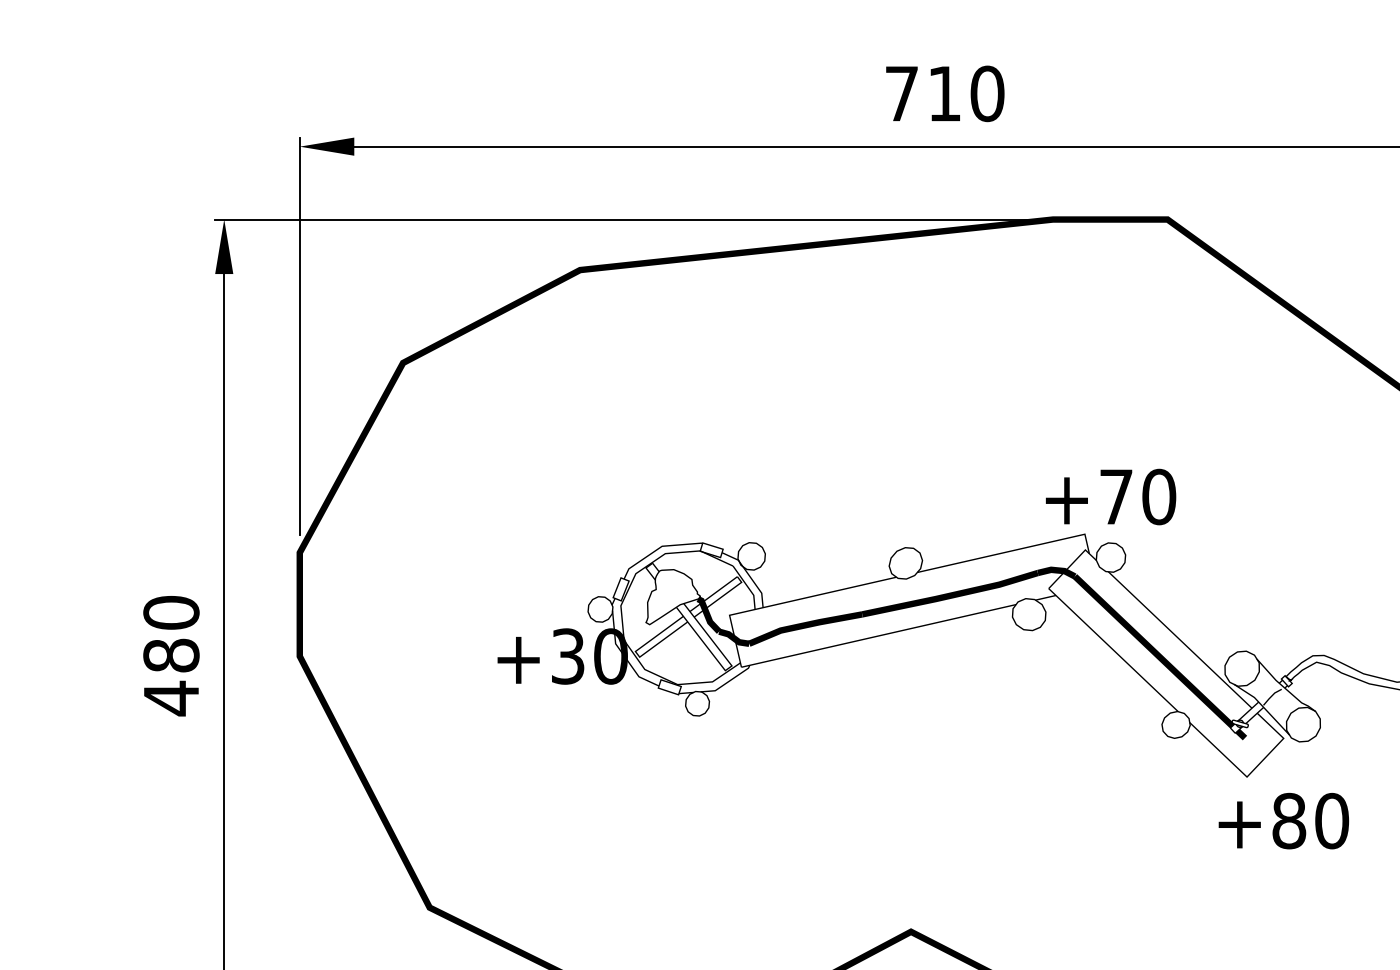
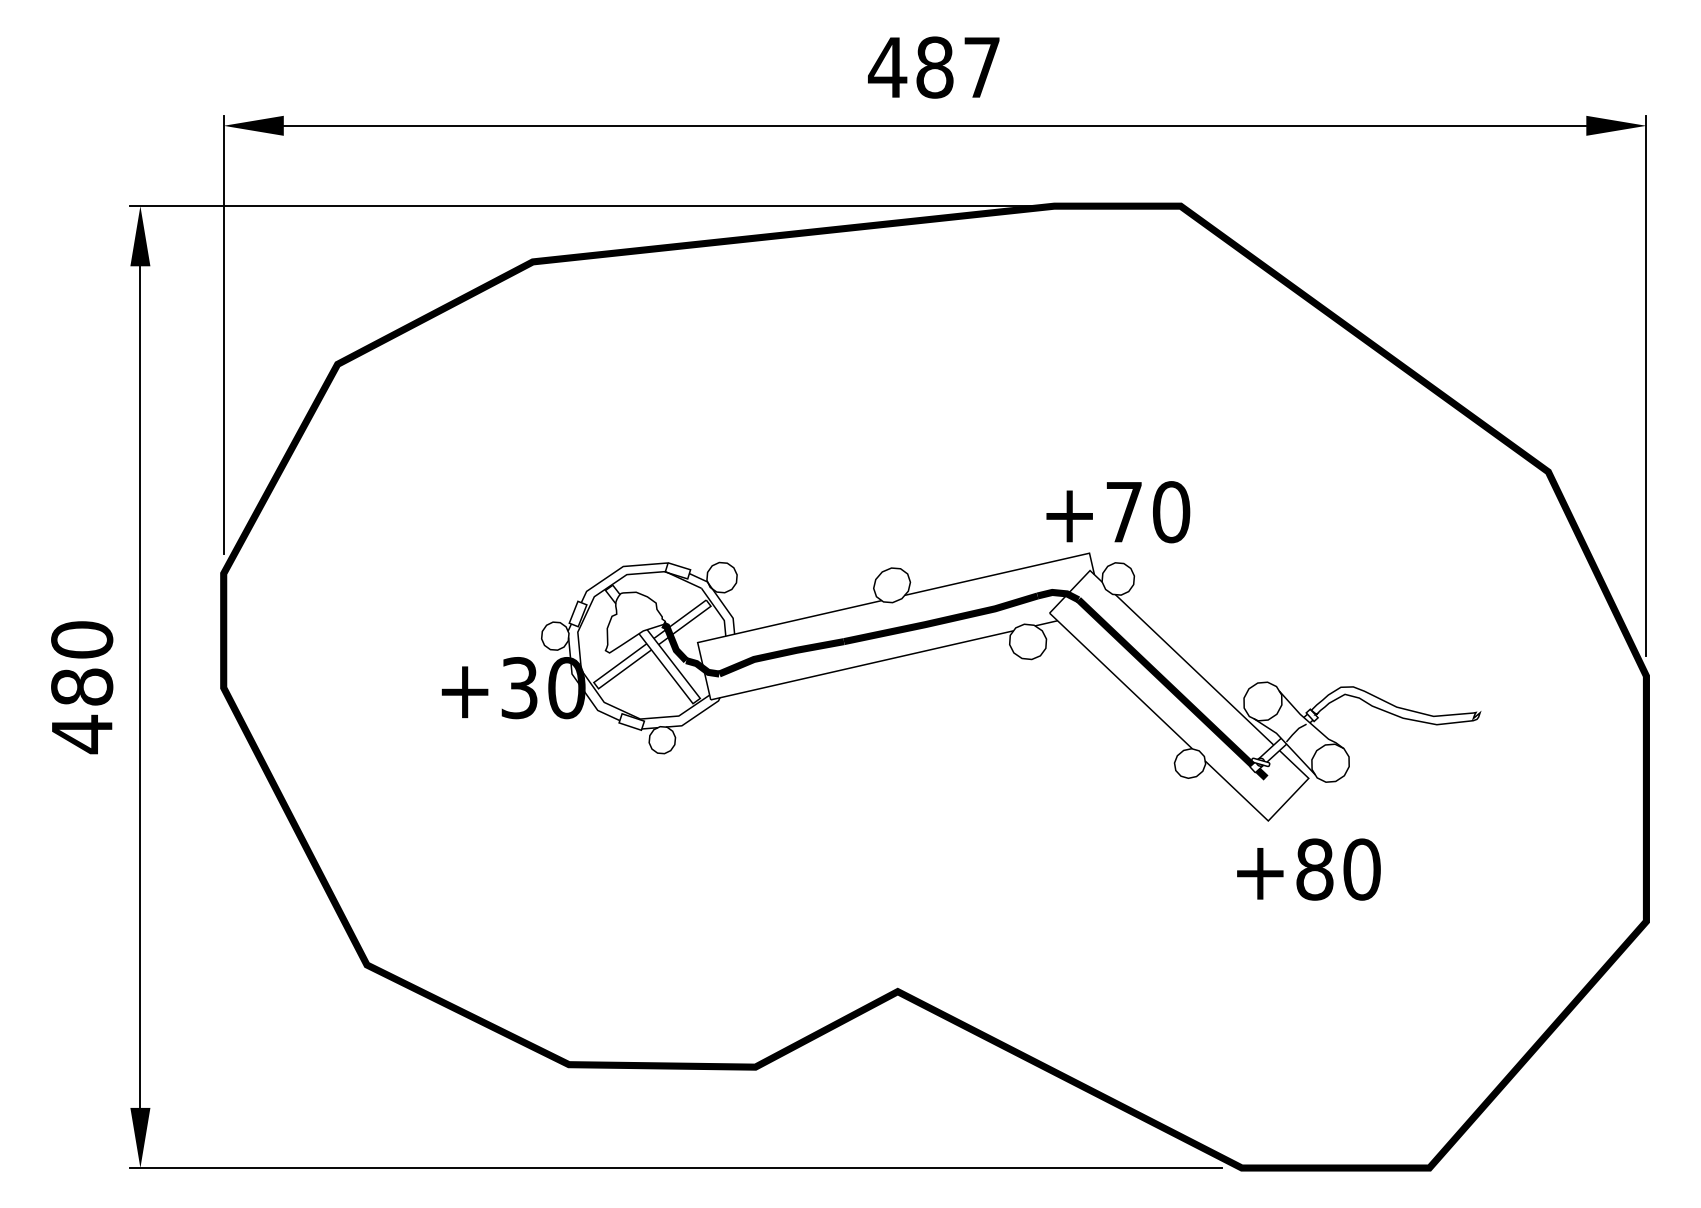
text: (944, 93) -> (934, 67), 710 -> 487

